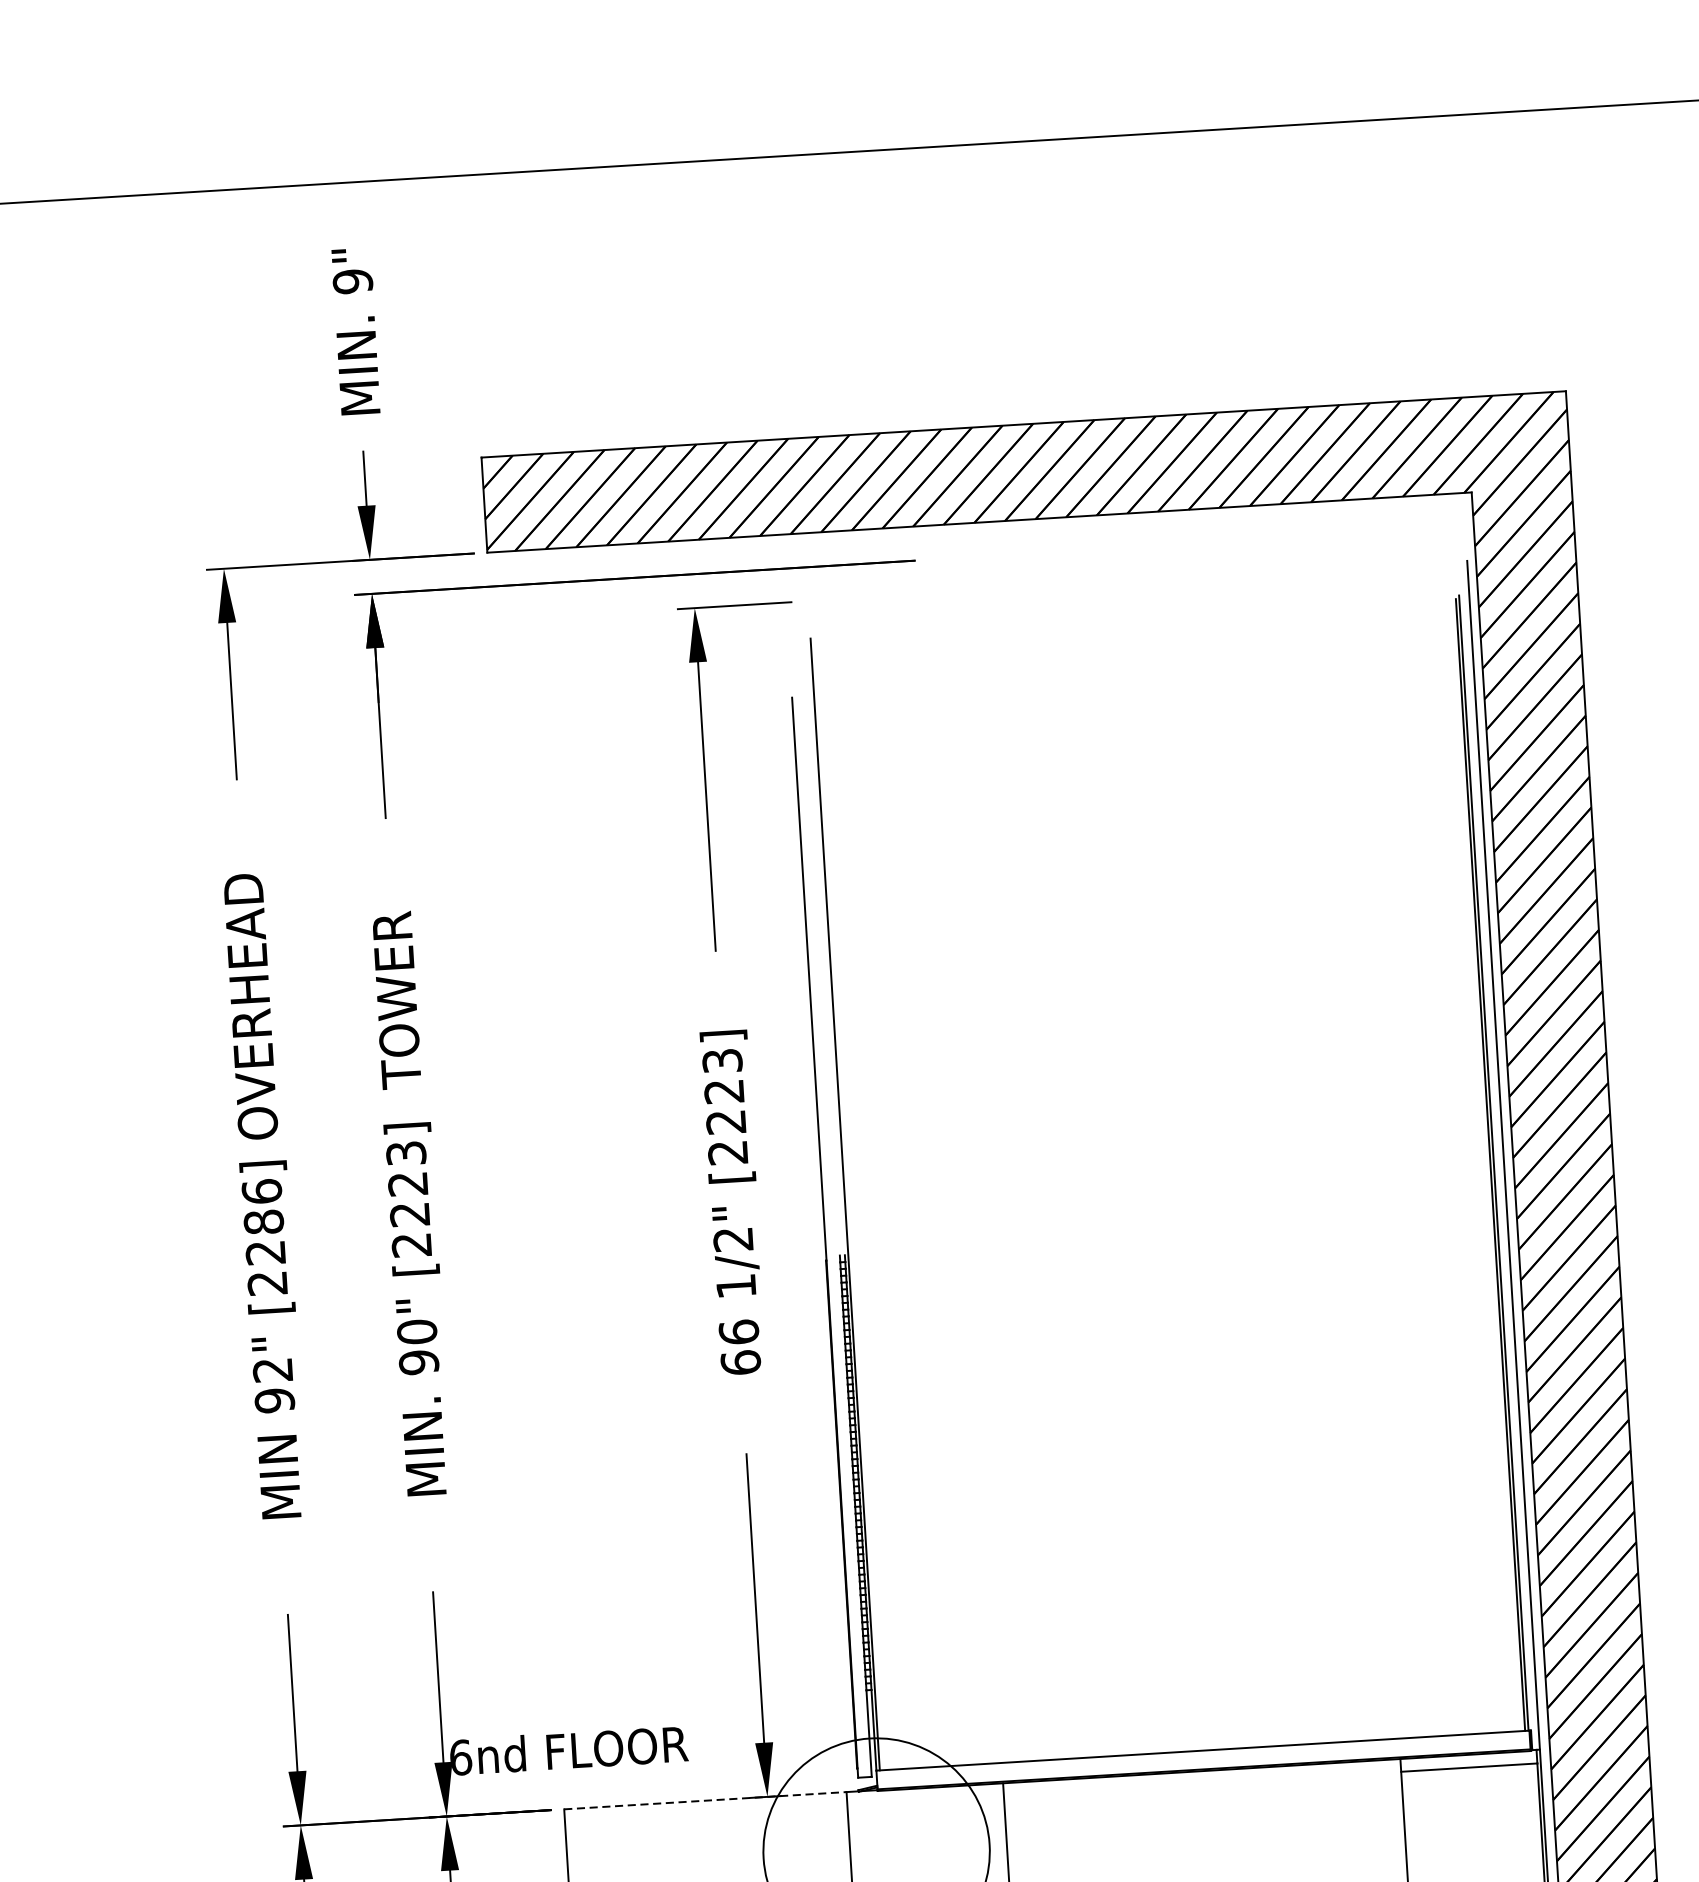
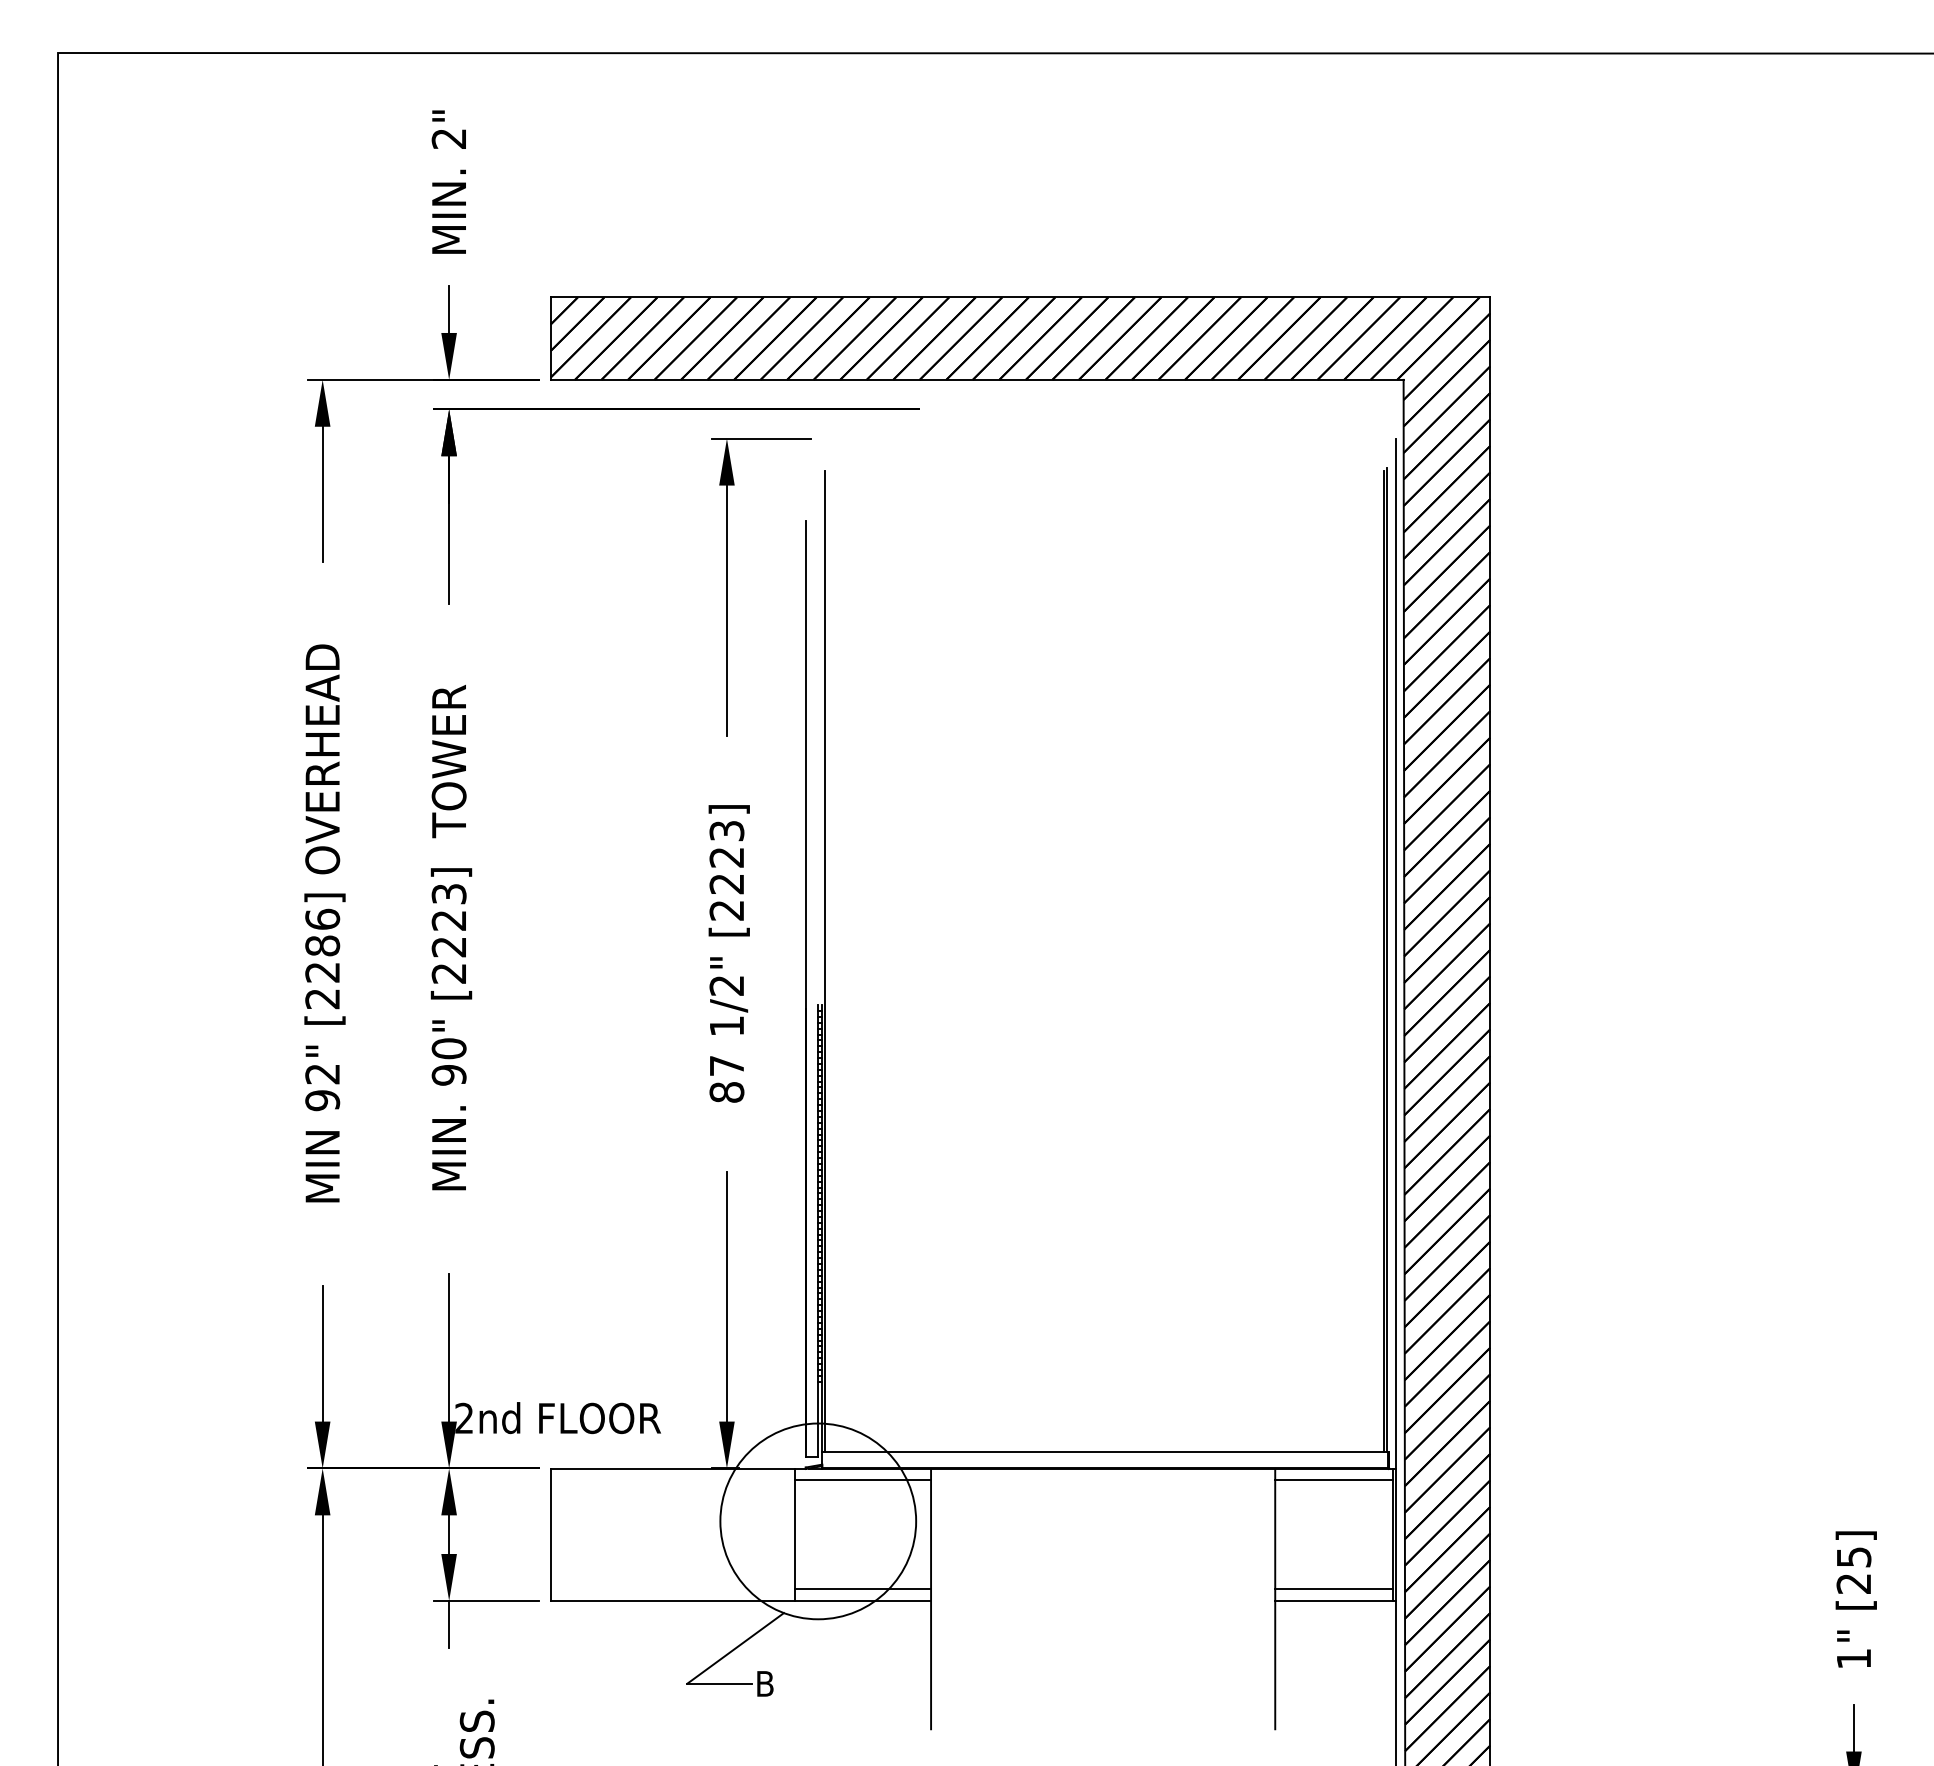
text: (352, 281) -> (448, 138), 9" -> 2"
text: (739, 1346) -> (726, 1078), 66 -> 87
text: (460, 1757) -> (464, 1418), 6nd -> 2nd
line: (705, 1800) -> (673, 1468), dashed -> solid
line: (925, 1801) -> (863, 1480), added

